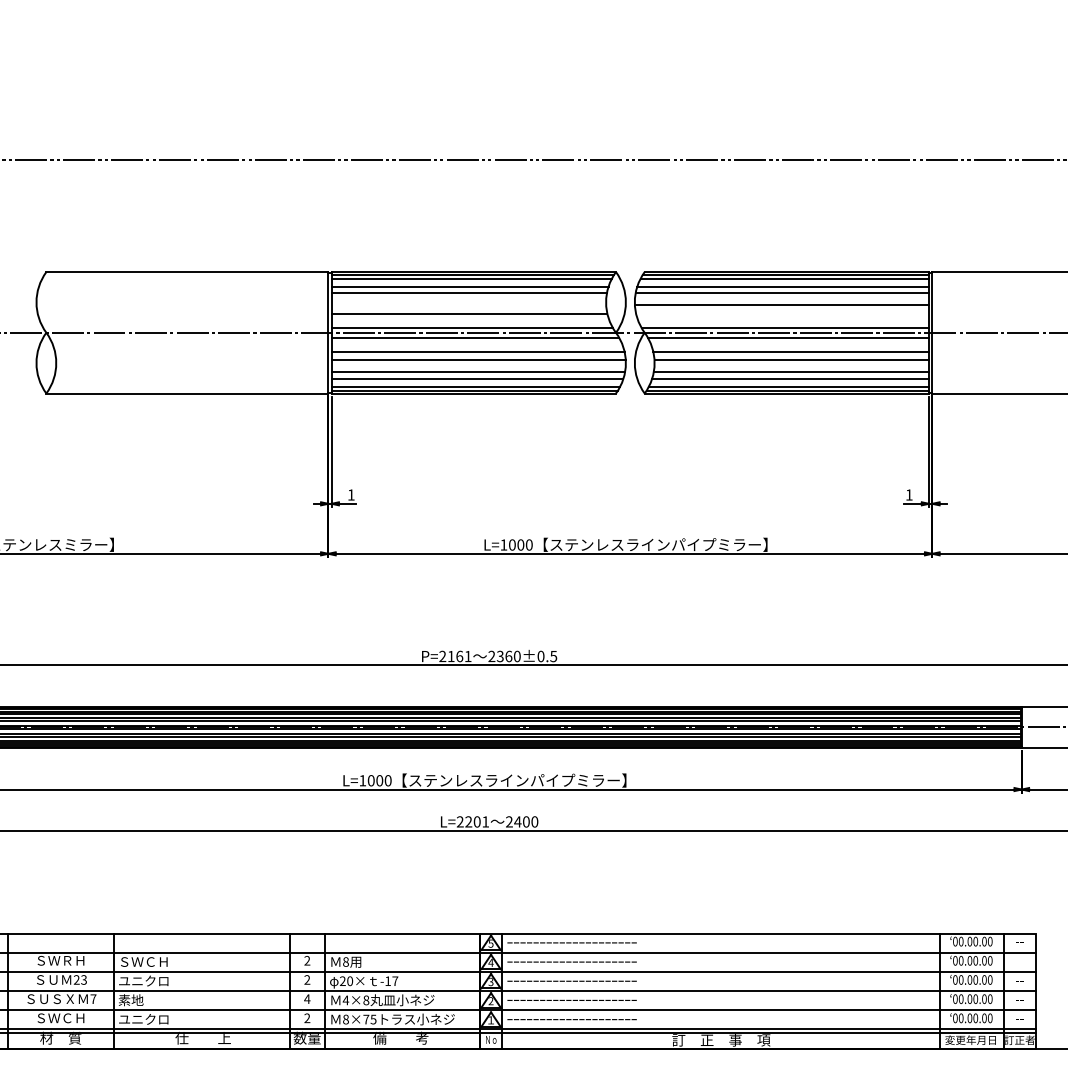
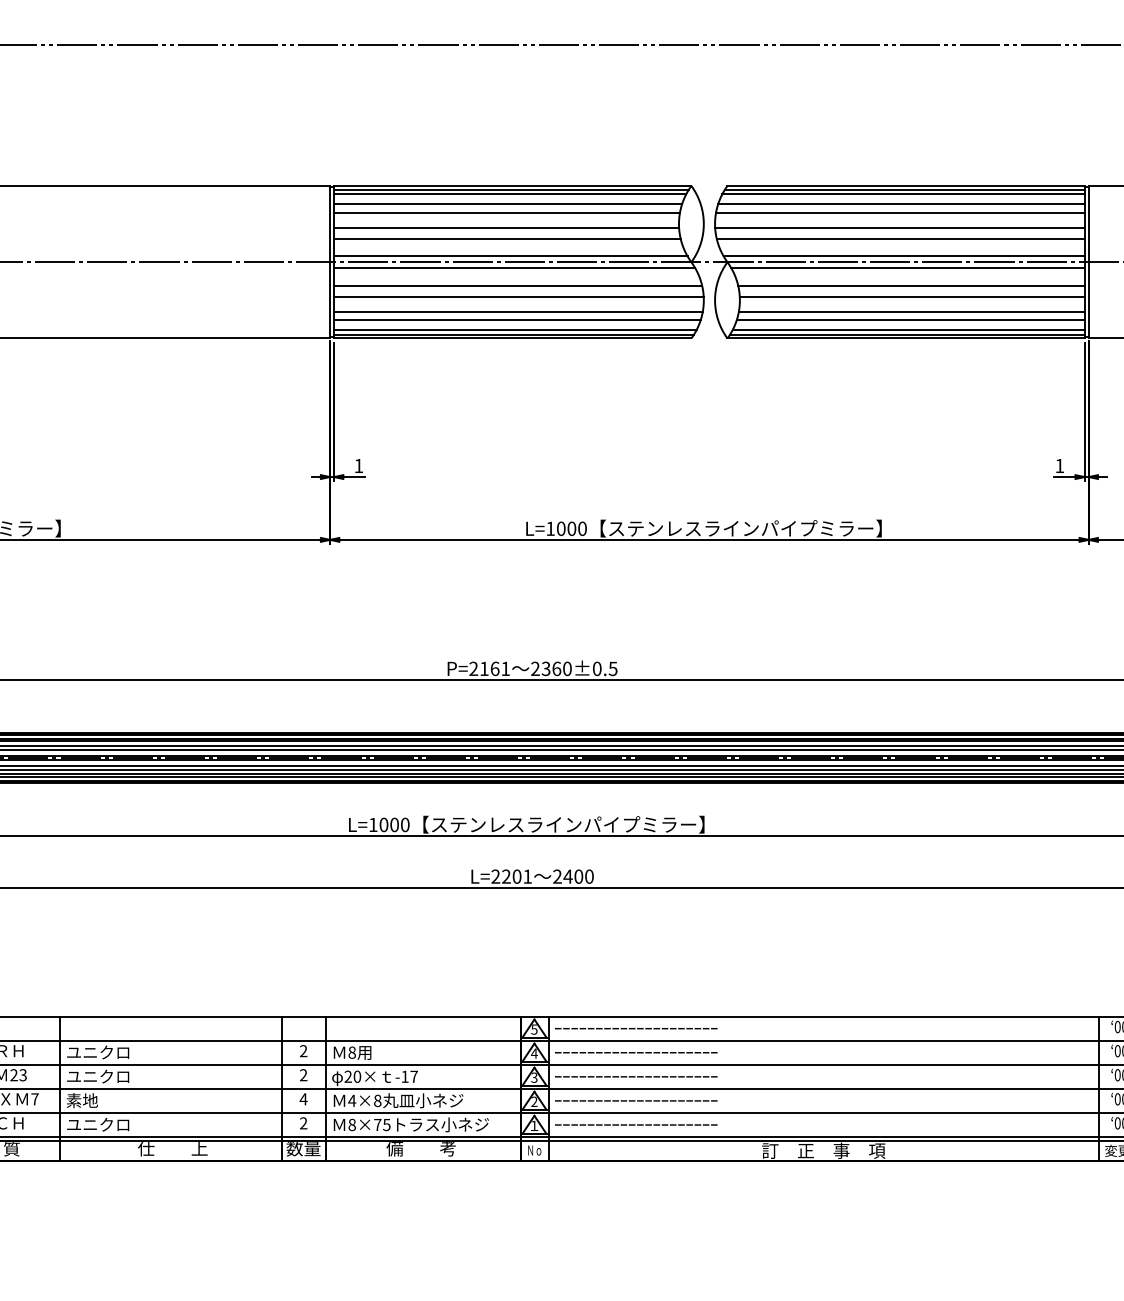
line: (468, 305) -> (506, 227), added
line: (782, 314) -> (900, 239), added
text: (143, 961) -> (97, 1052), ＳＷＣＨ -> ユニクロ

